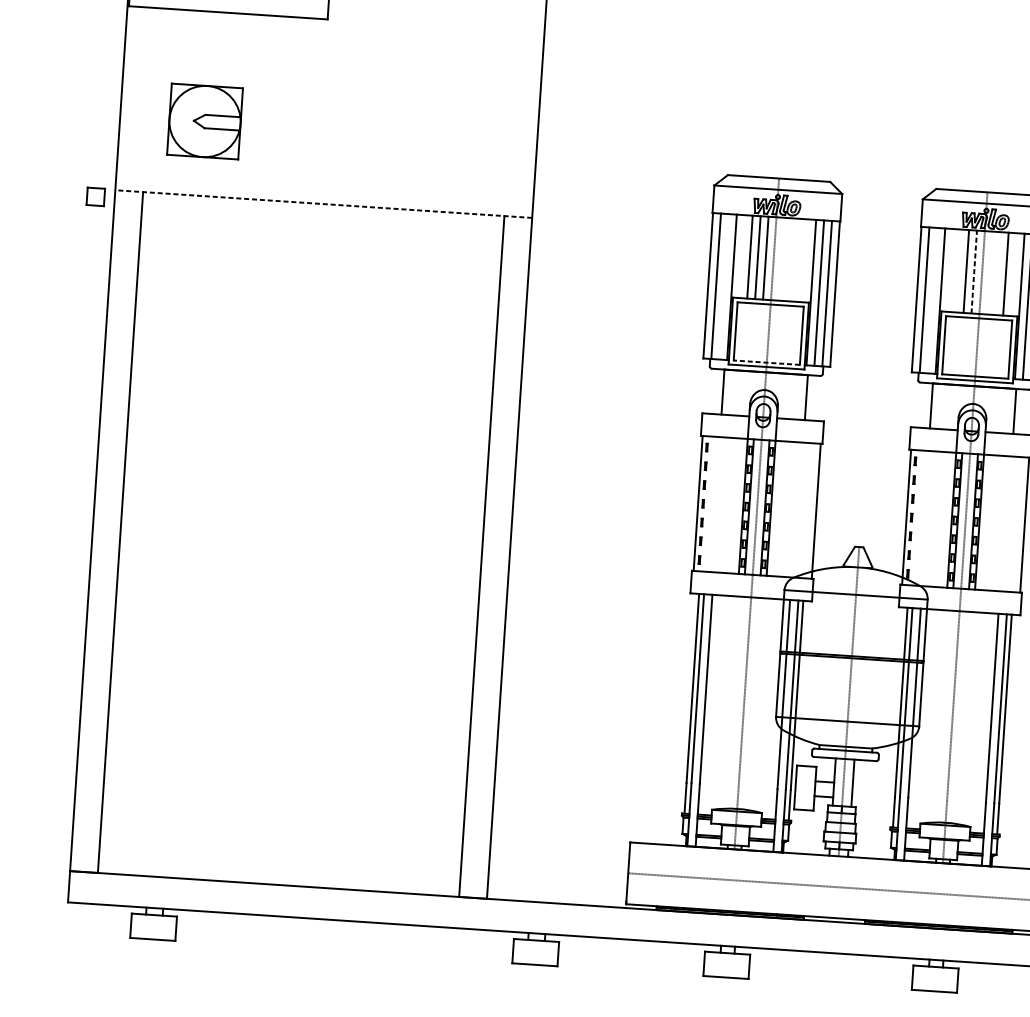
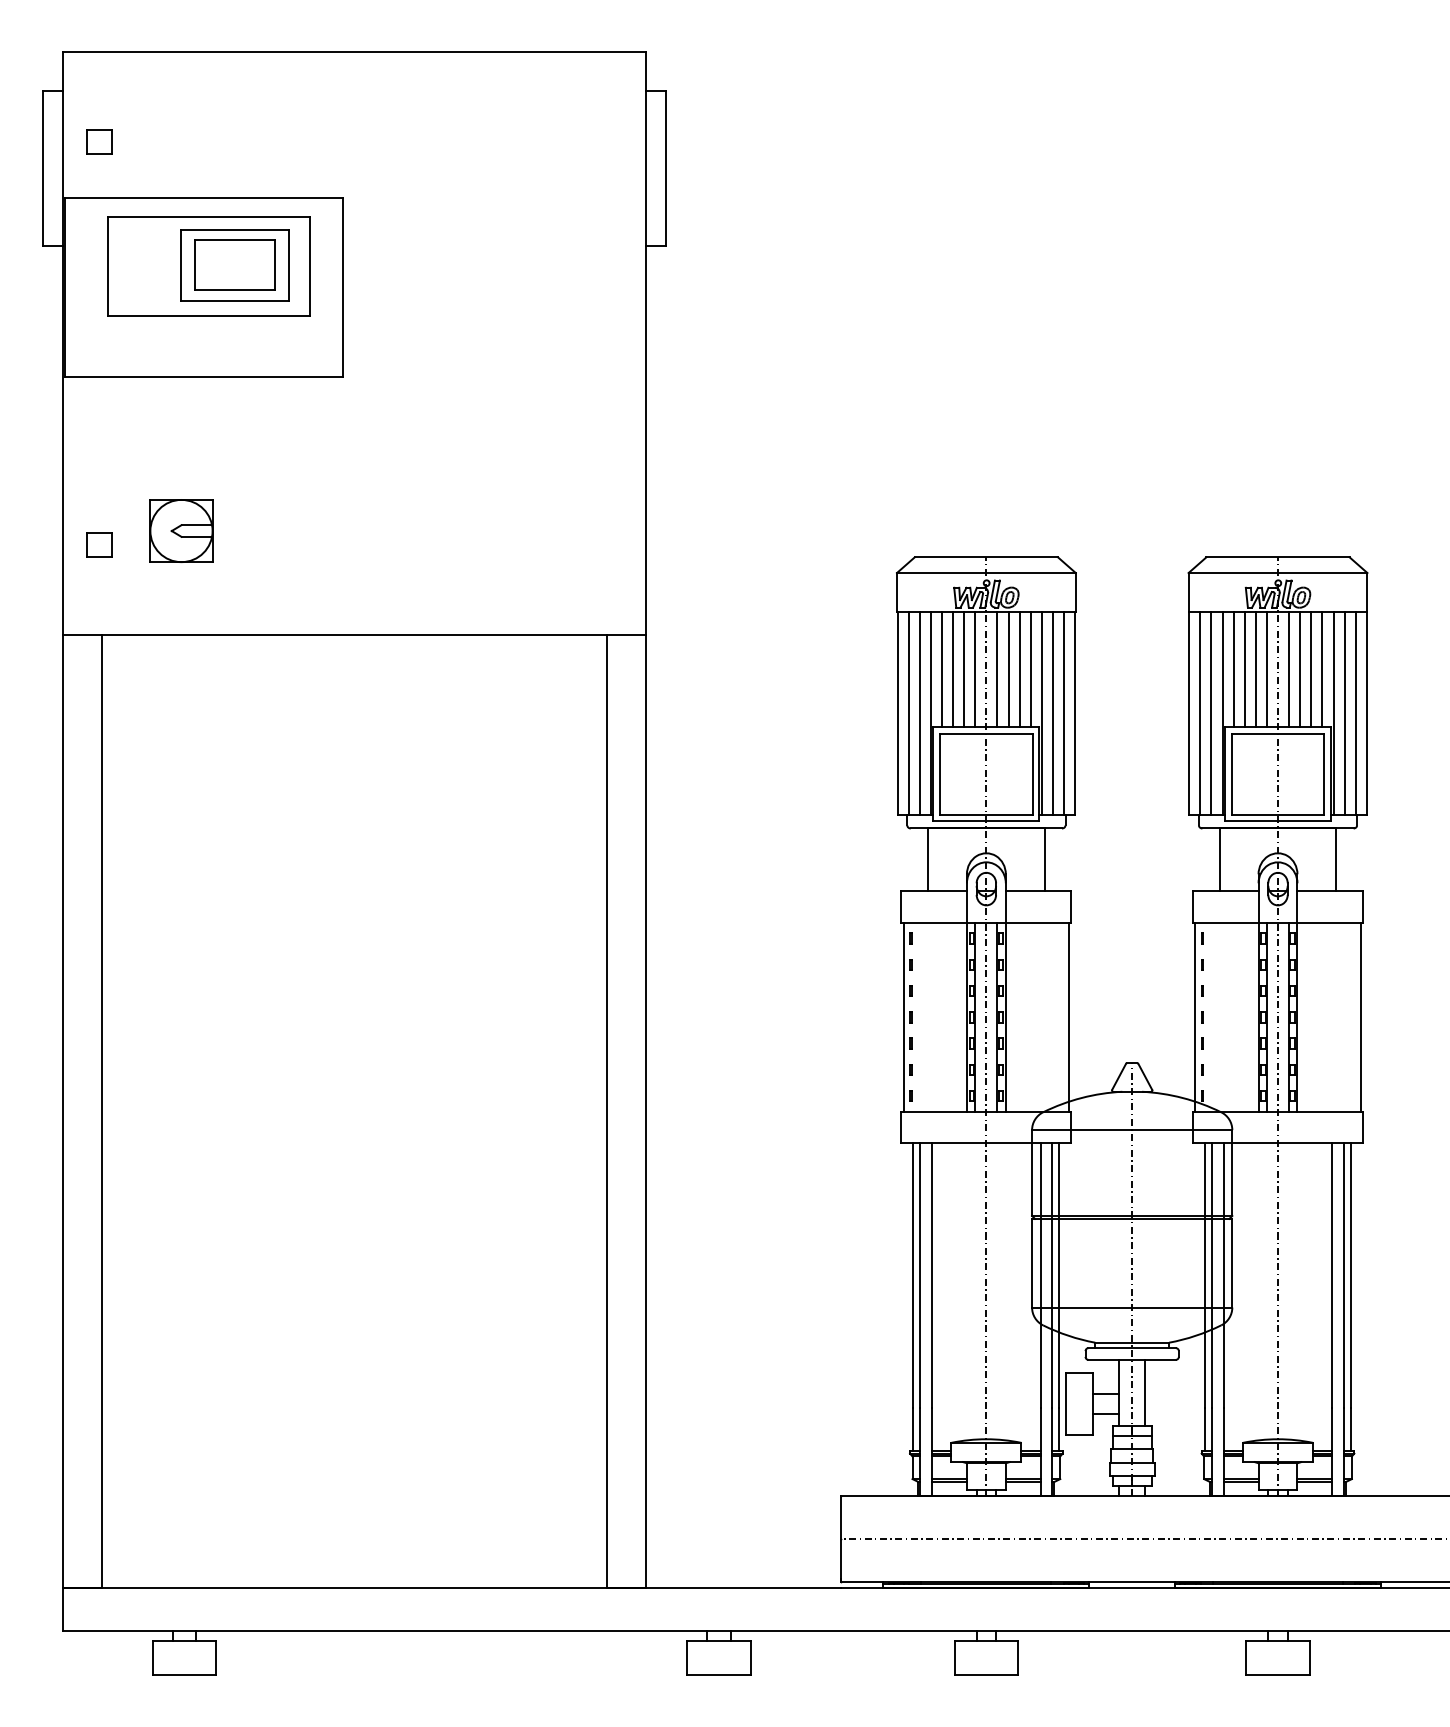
part: (205, 121) -> (181, 530), size x0.62
part: (95, 196) -> (99, 544), moved
line: (323, 204) -> (354, 635), dashed -> solid
line: (742, 256) -> (942, 669), added
line: (781, 259) -> (997, 669), added
line: (789, 259) -> (1008, 669), added
line: (797, 260) -> (1019, 669), added
line: (805, 260) -> (1030, 669), added
line: (950, 270) -> (1233, 669), added
line: (958, 270) -> (1244, 669), added
line: (973, 272) -> (1266, 669), dashed -> solid
line: (990, 273) -> (1289, 669), added
line: (998, 273) -> (1300, 669), added
line: (1013, 274) -> (1322, 669), added
line: (723, 286) -> (919, 712), added
line: (932, 300) -> (1211, 712), added
line: (766, 362) -> (985, 814), dashed -> solid

